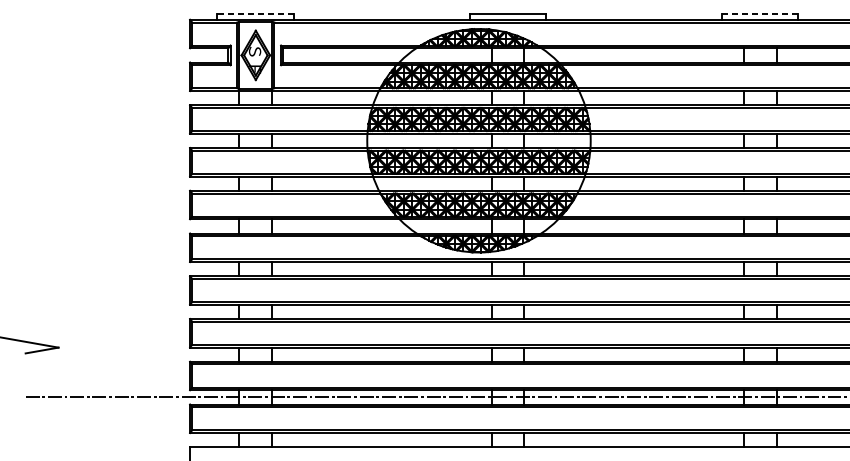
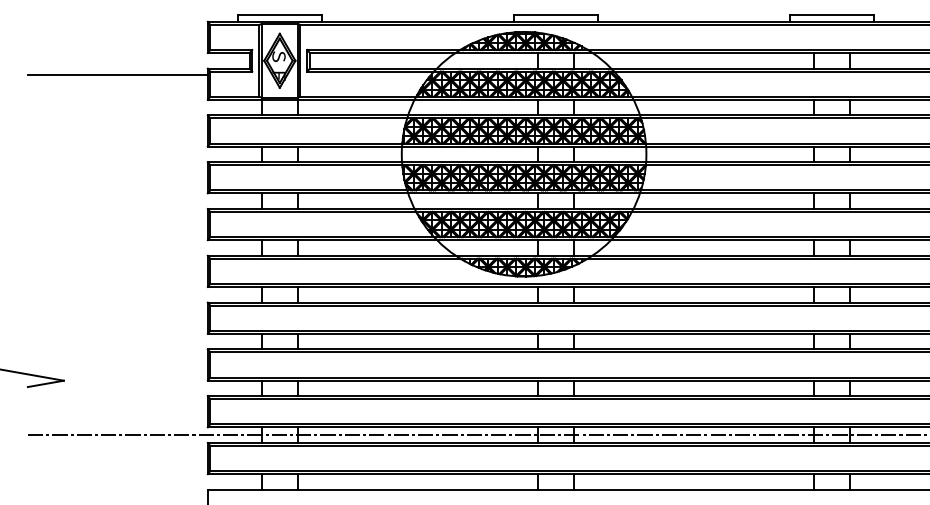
line: (255, 13) -> (279, 15), dashed -> solid
line: (759, 13) -> (831, 15), dashed -> solid
line: (107, 68) -> (117, 75), added

